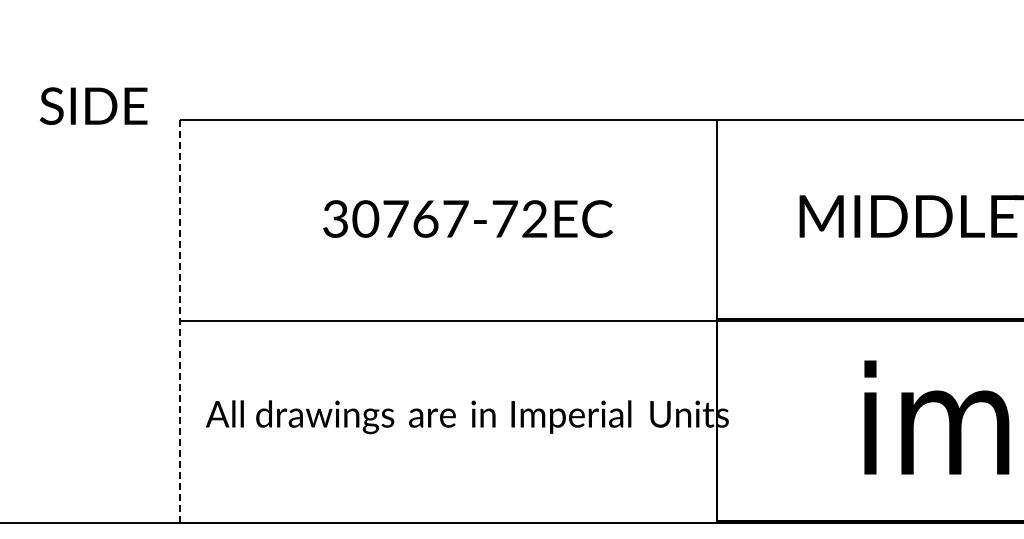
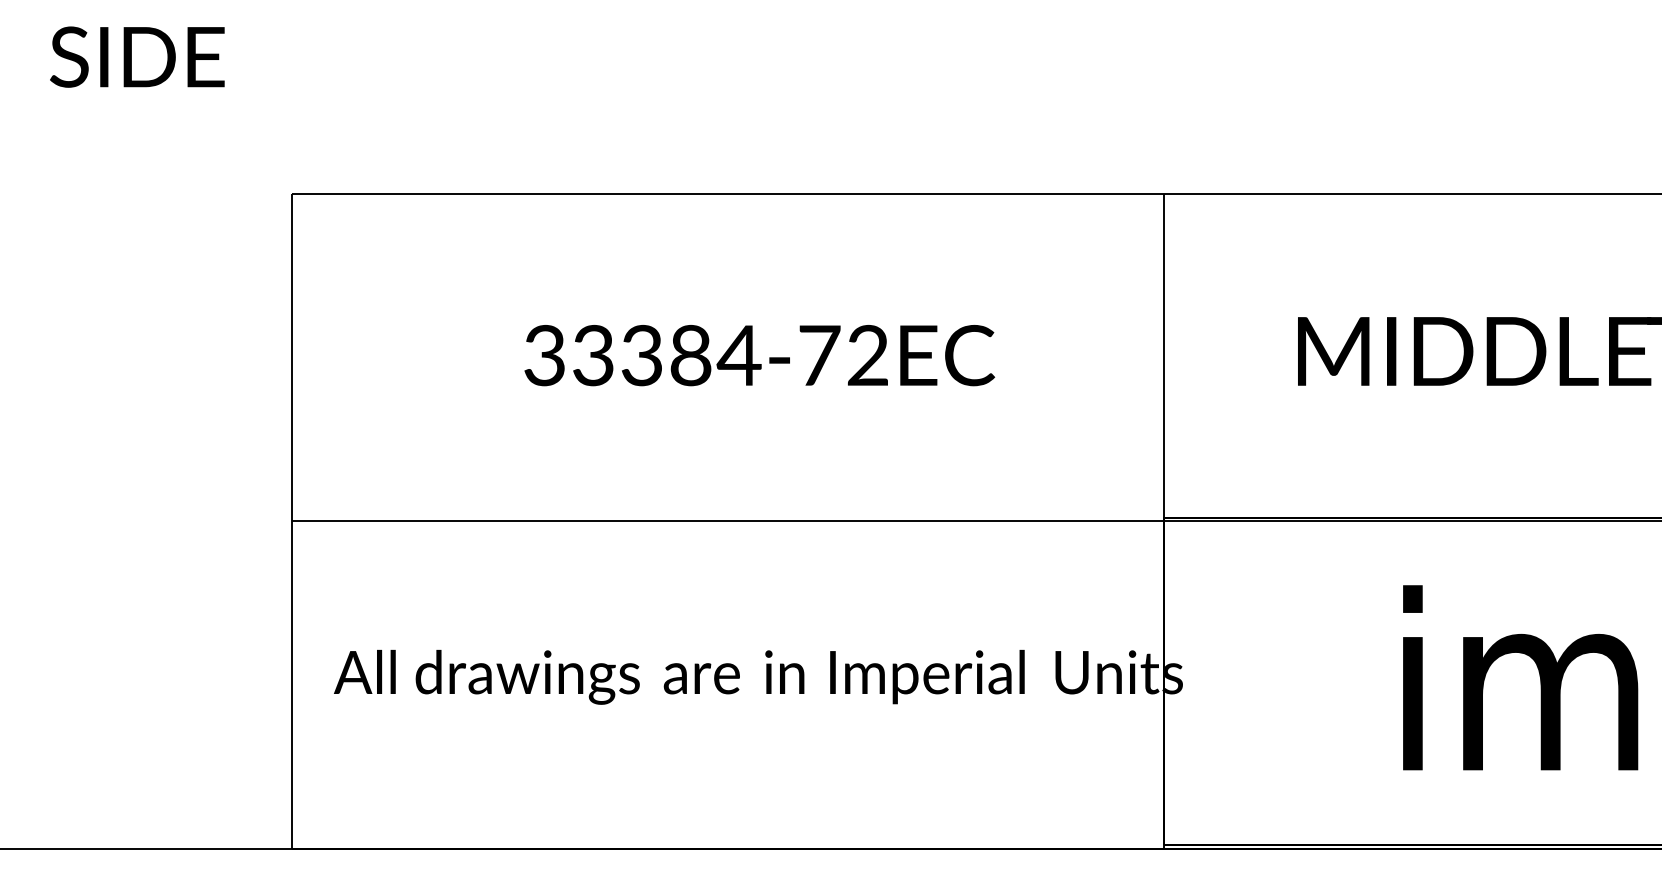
text: (93, 105) -> (137, 56), moved
text: (410, 218) -> (666, 354), 30767-72EC -> 33384-72EC
line: (179, 321) -> (291, 521), dashed -> solid

